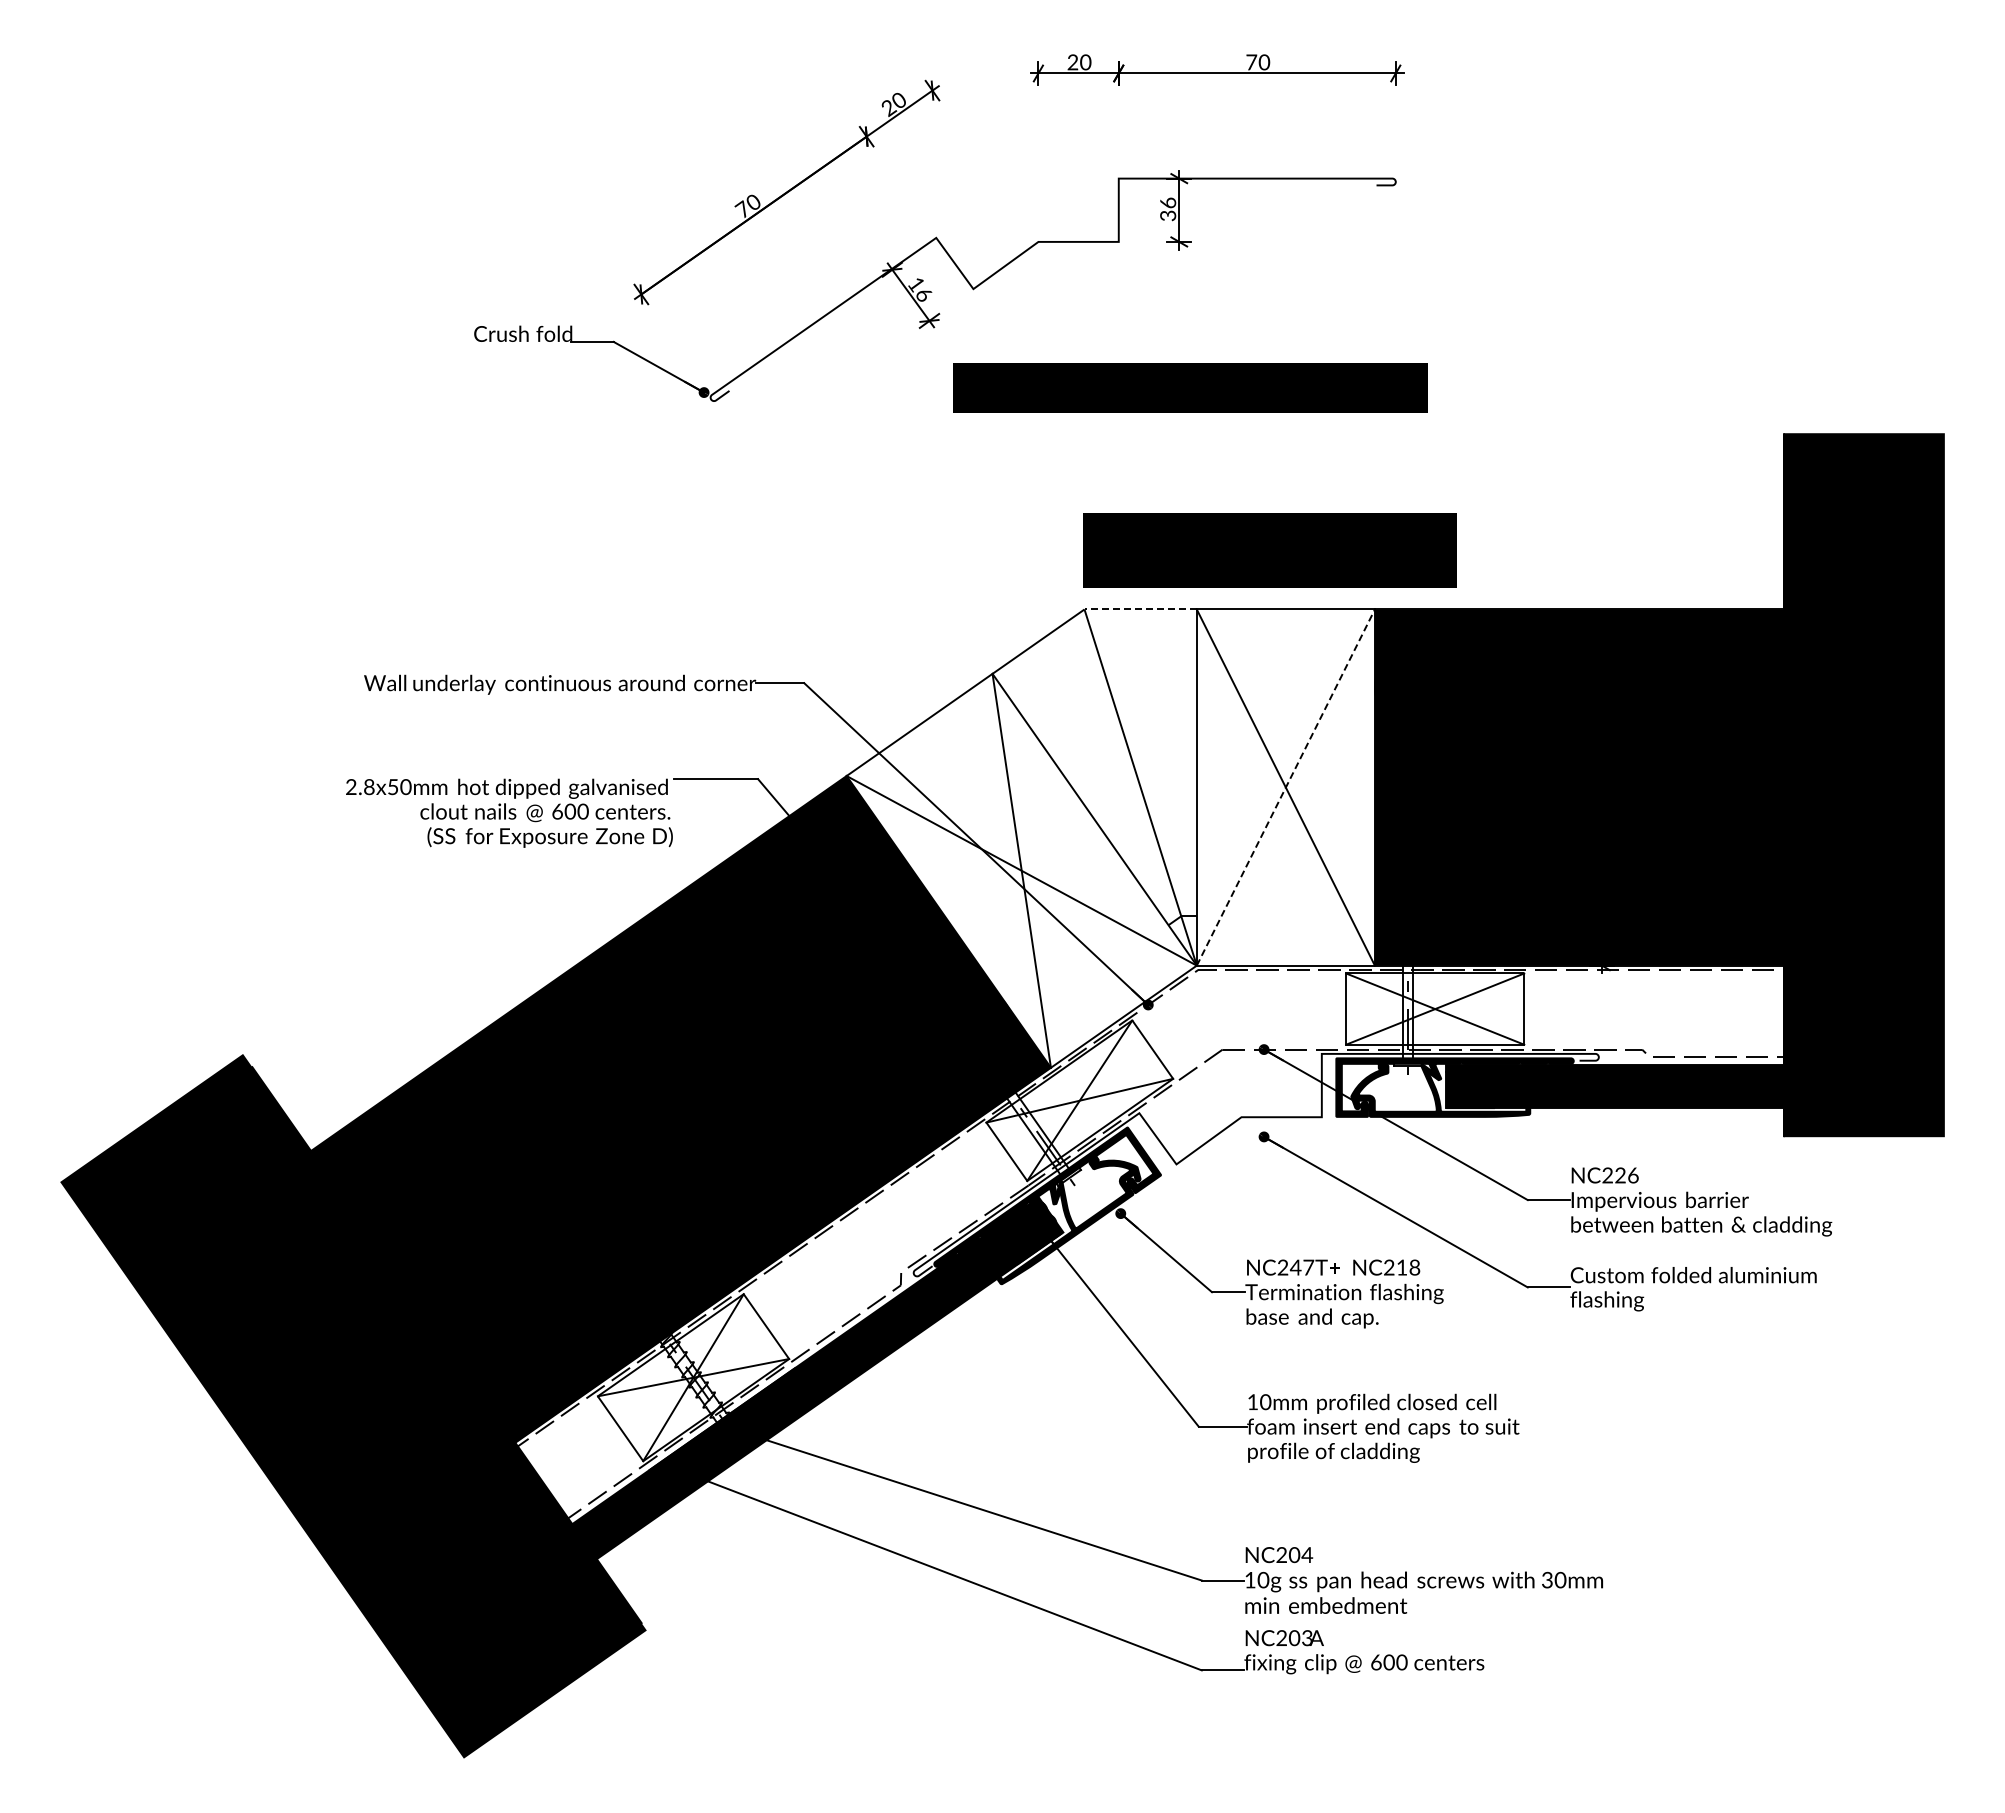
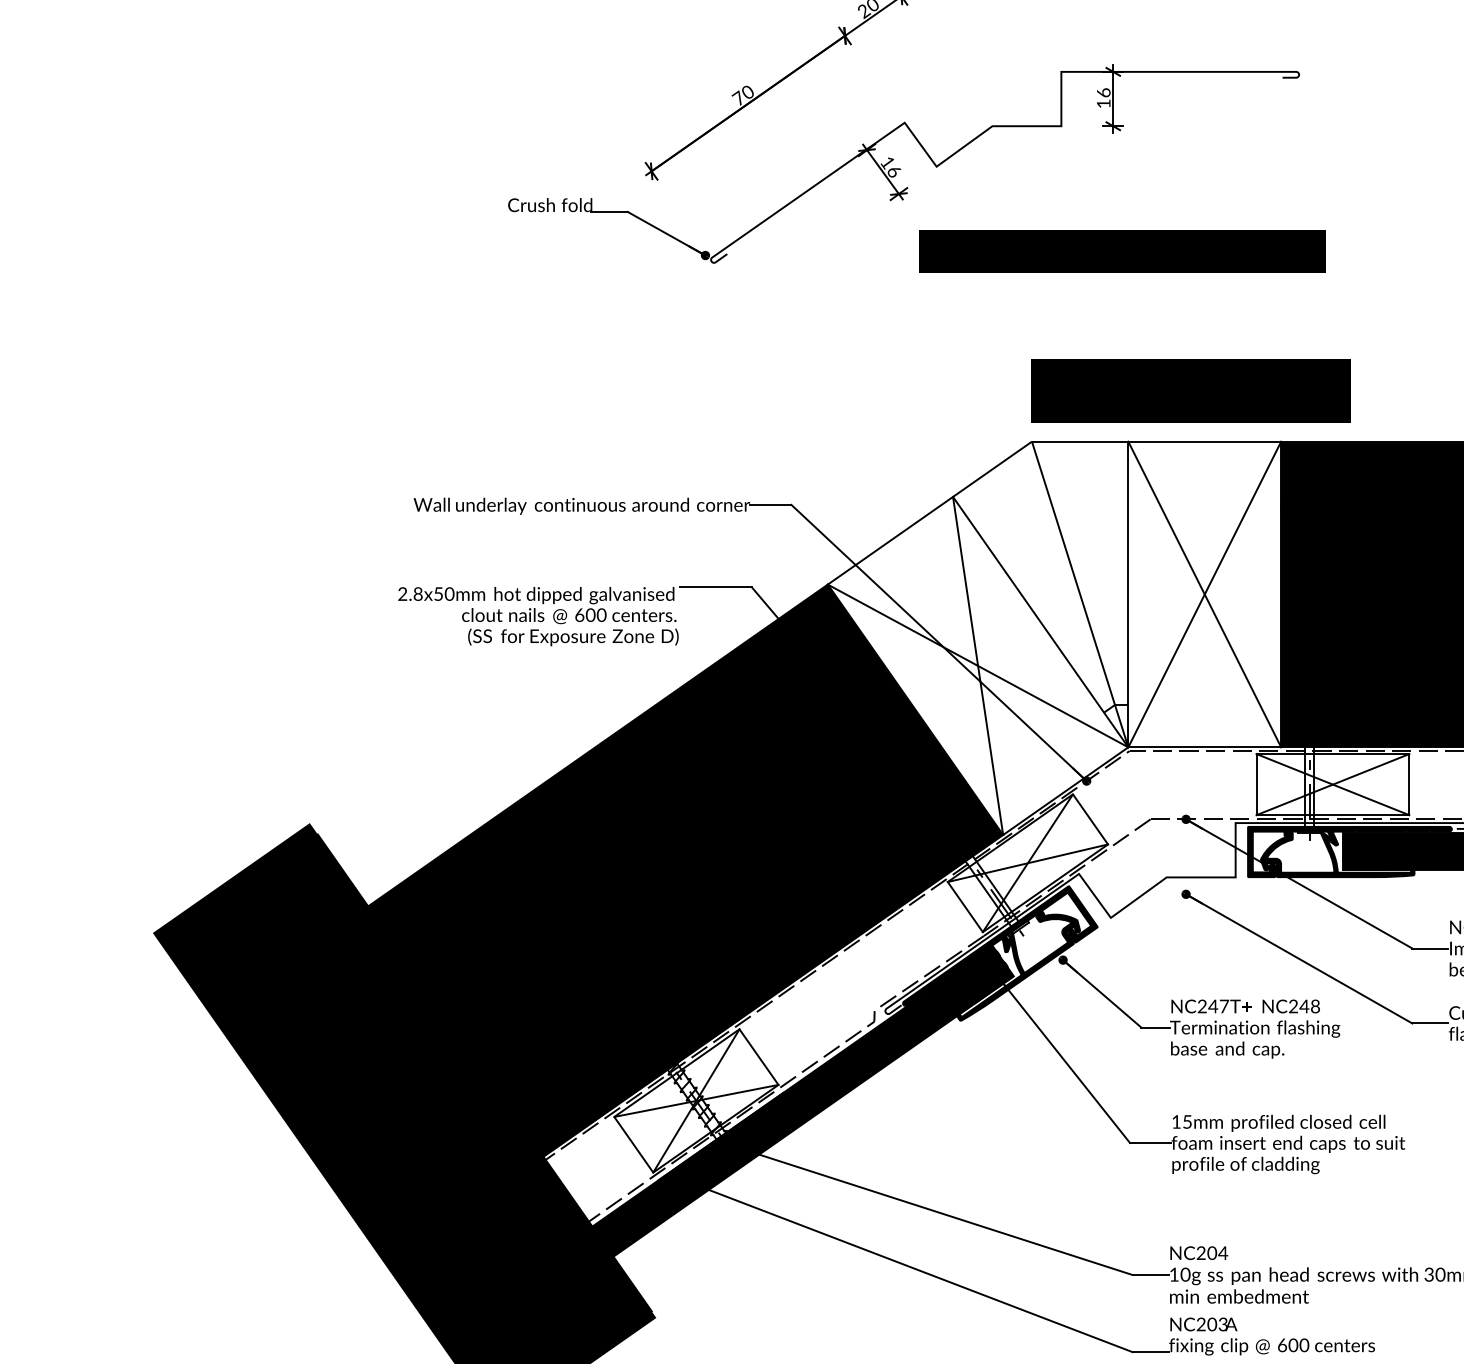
text: (1168, 215) -> (1104, 103), 36 -> 16
line: (1140, 609) -> (1080, 441), dashed -> solid
line: (1286, 787) -> (1205, 594), dashed -> solid
text: (1401, 1267) -> (1303, 1006), NC218 -> NC248
text: (1265, 1402) -> (1187, 1122), 10mm -> 15mm

